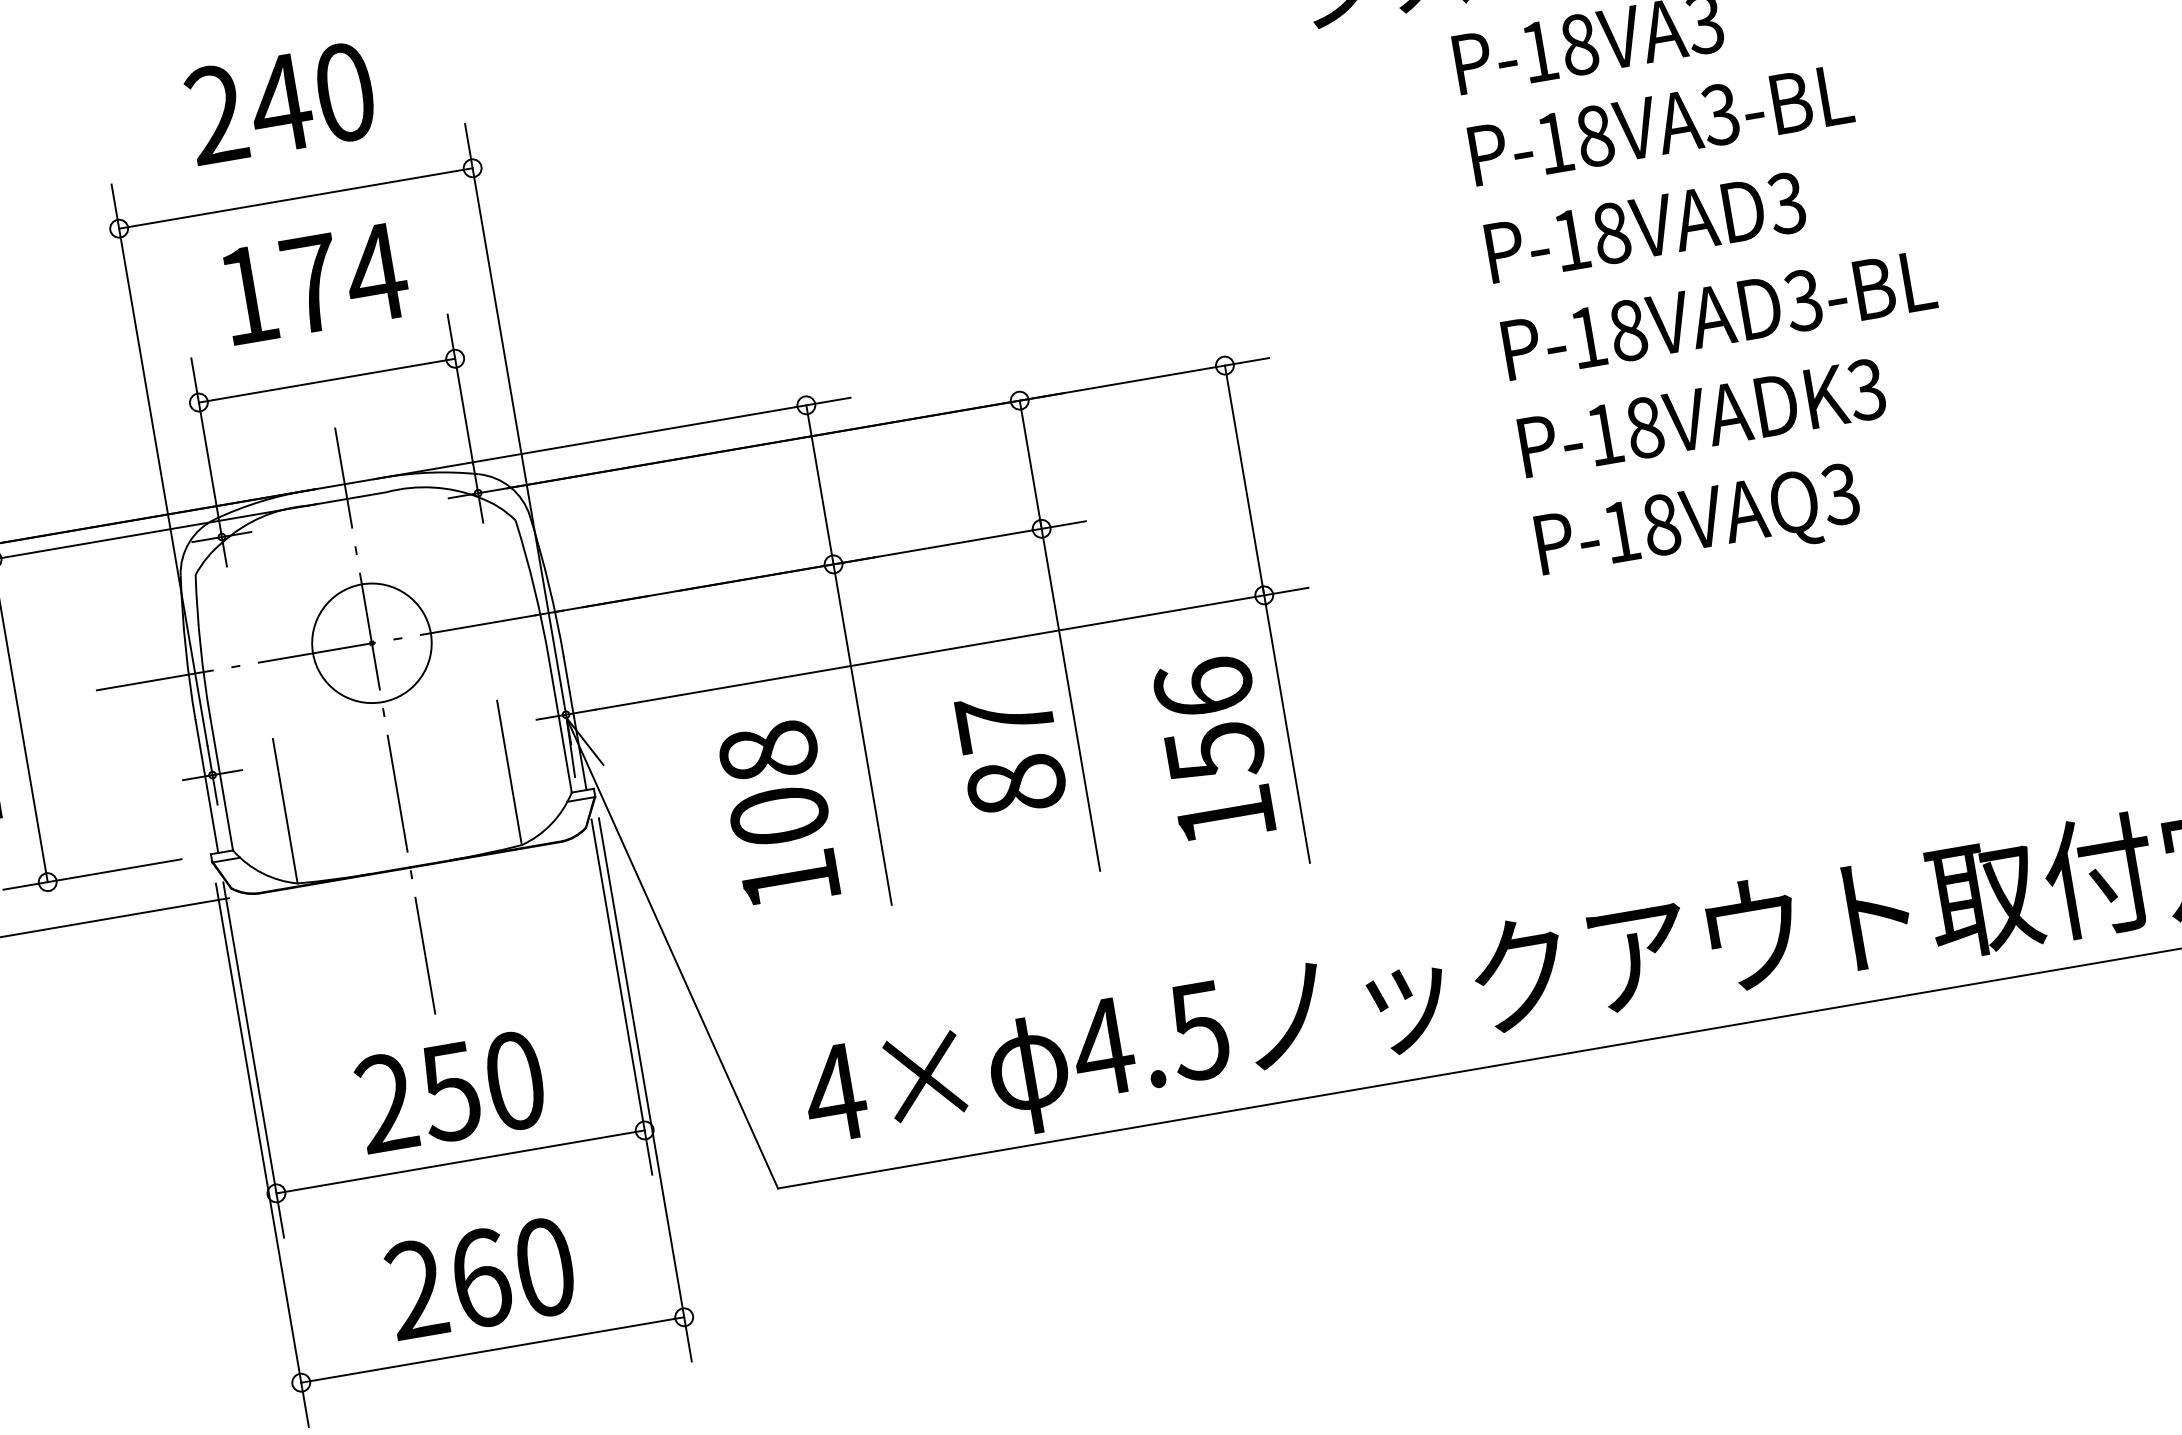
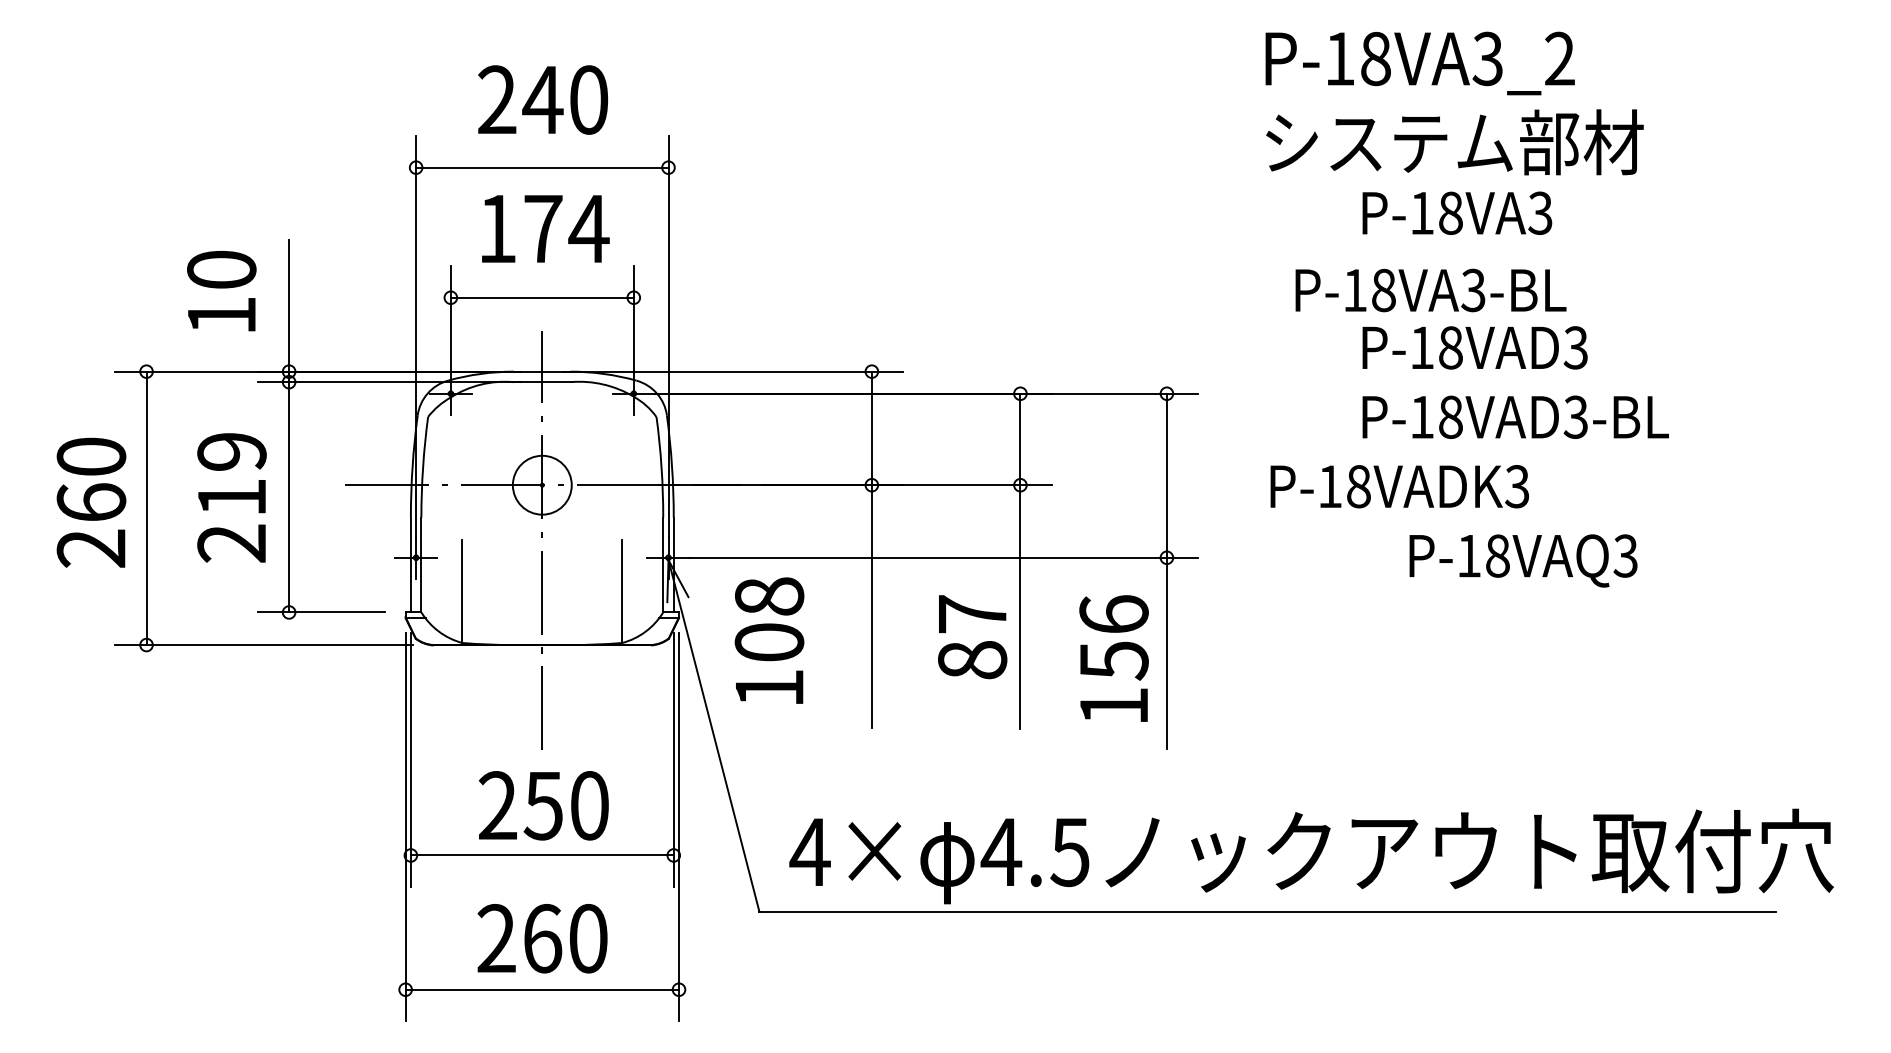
text: (1660, 125) -> (1430, 290), moved
text: (1701, 417) -> (1399, 486), moved
text: (1698, 525) -> (1523, 560), moved
circle: (372, 643) -> (542, 485), size x0.7
text: (779, 813) -> (769, 640), moved

